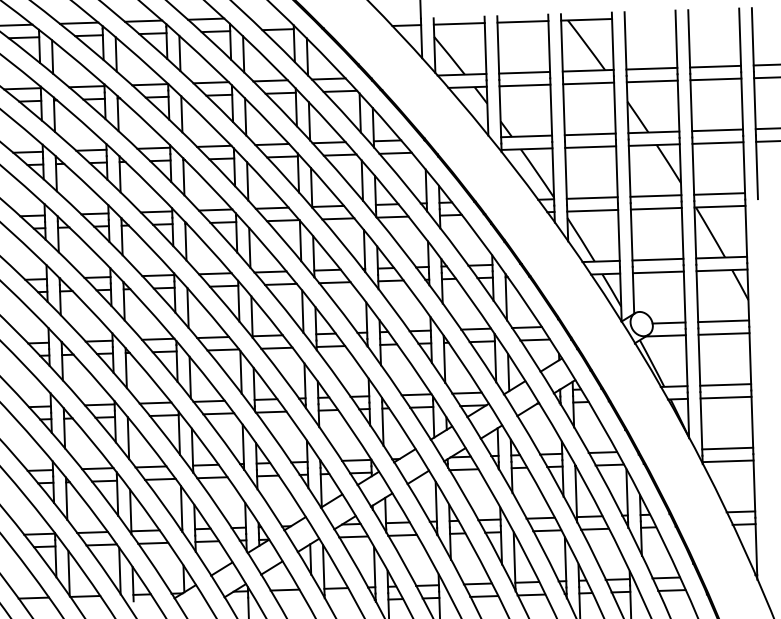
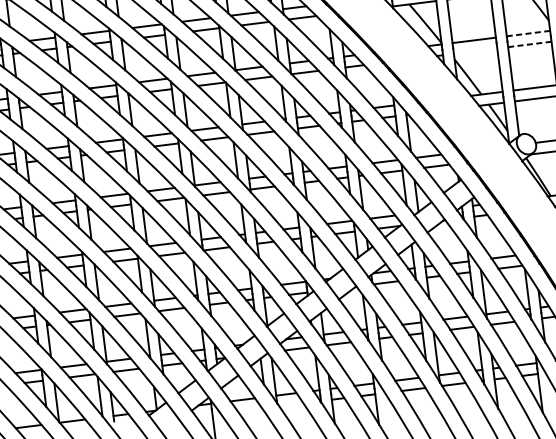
line: (655, 196) -> (528, 34), solid -> dashed
line: (656, 208) -> (529, 44), solid -> dashed
line: (592, 210) -> (475, 51), removed

